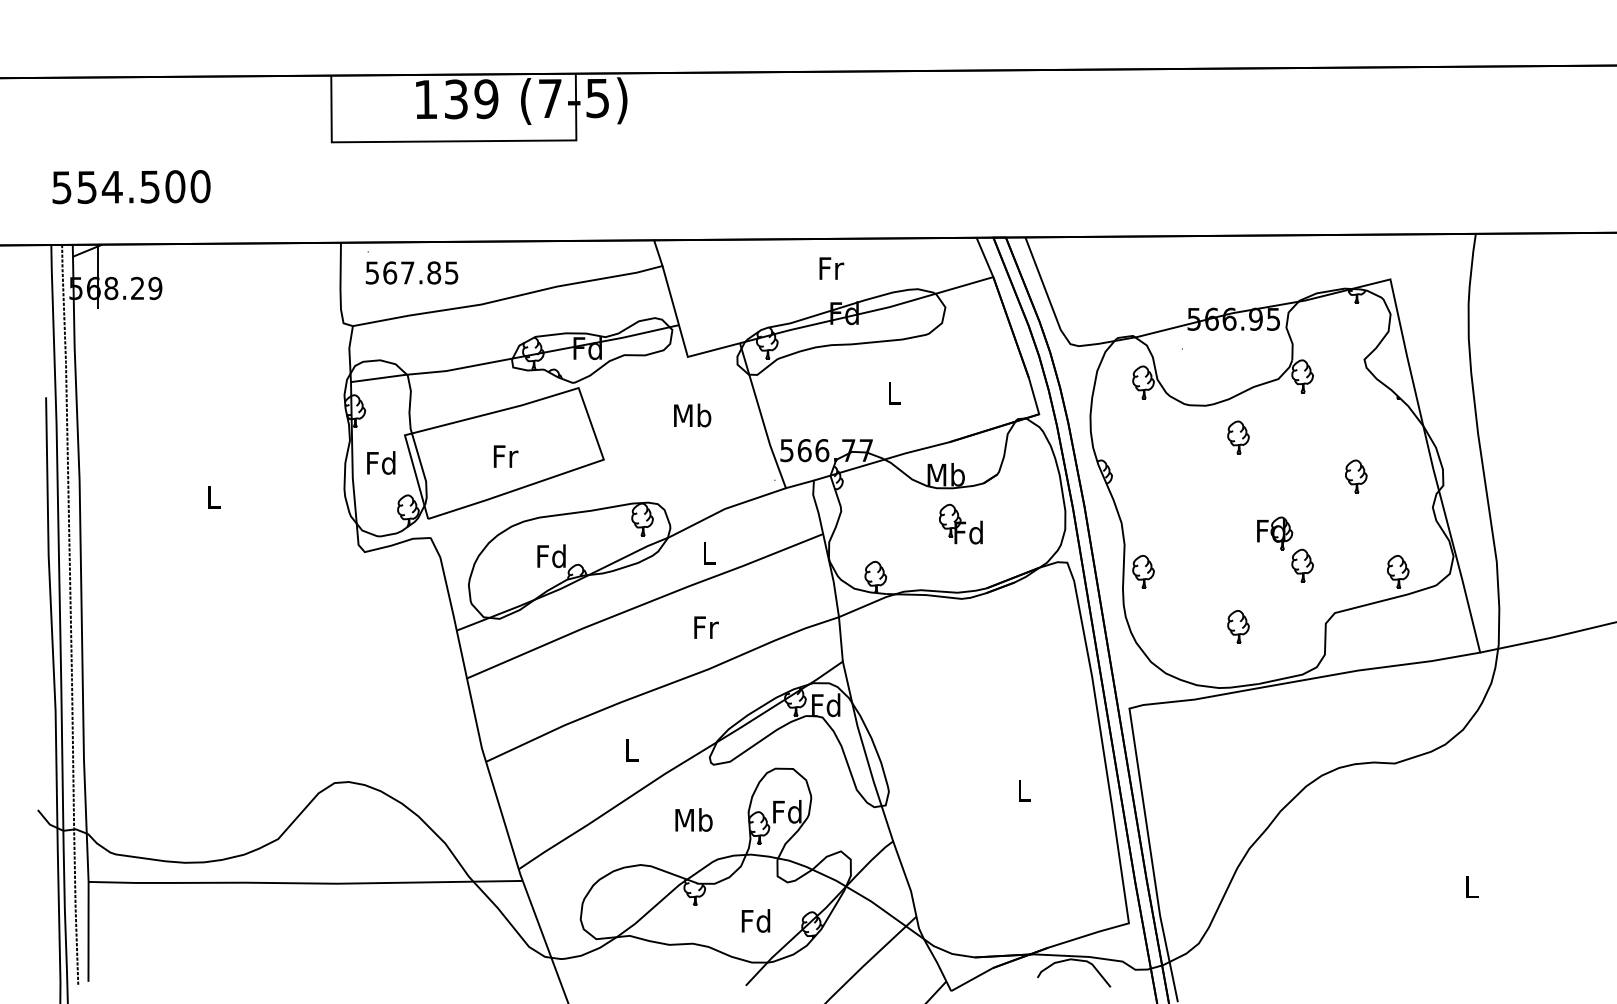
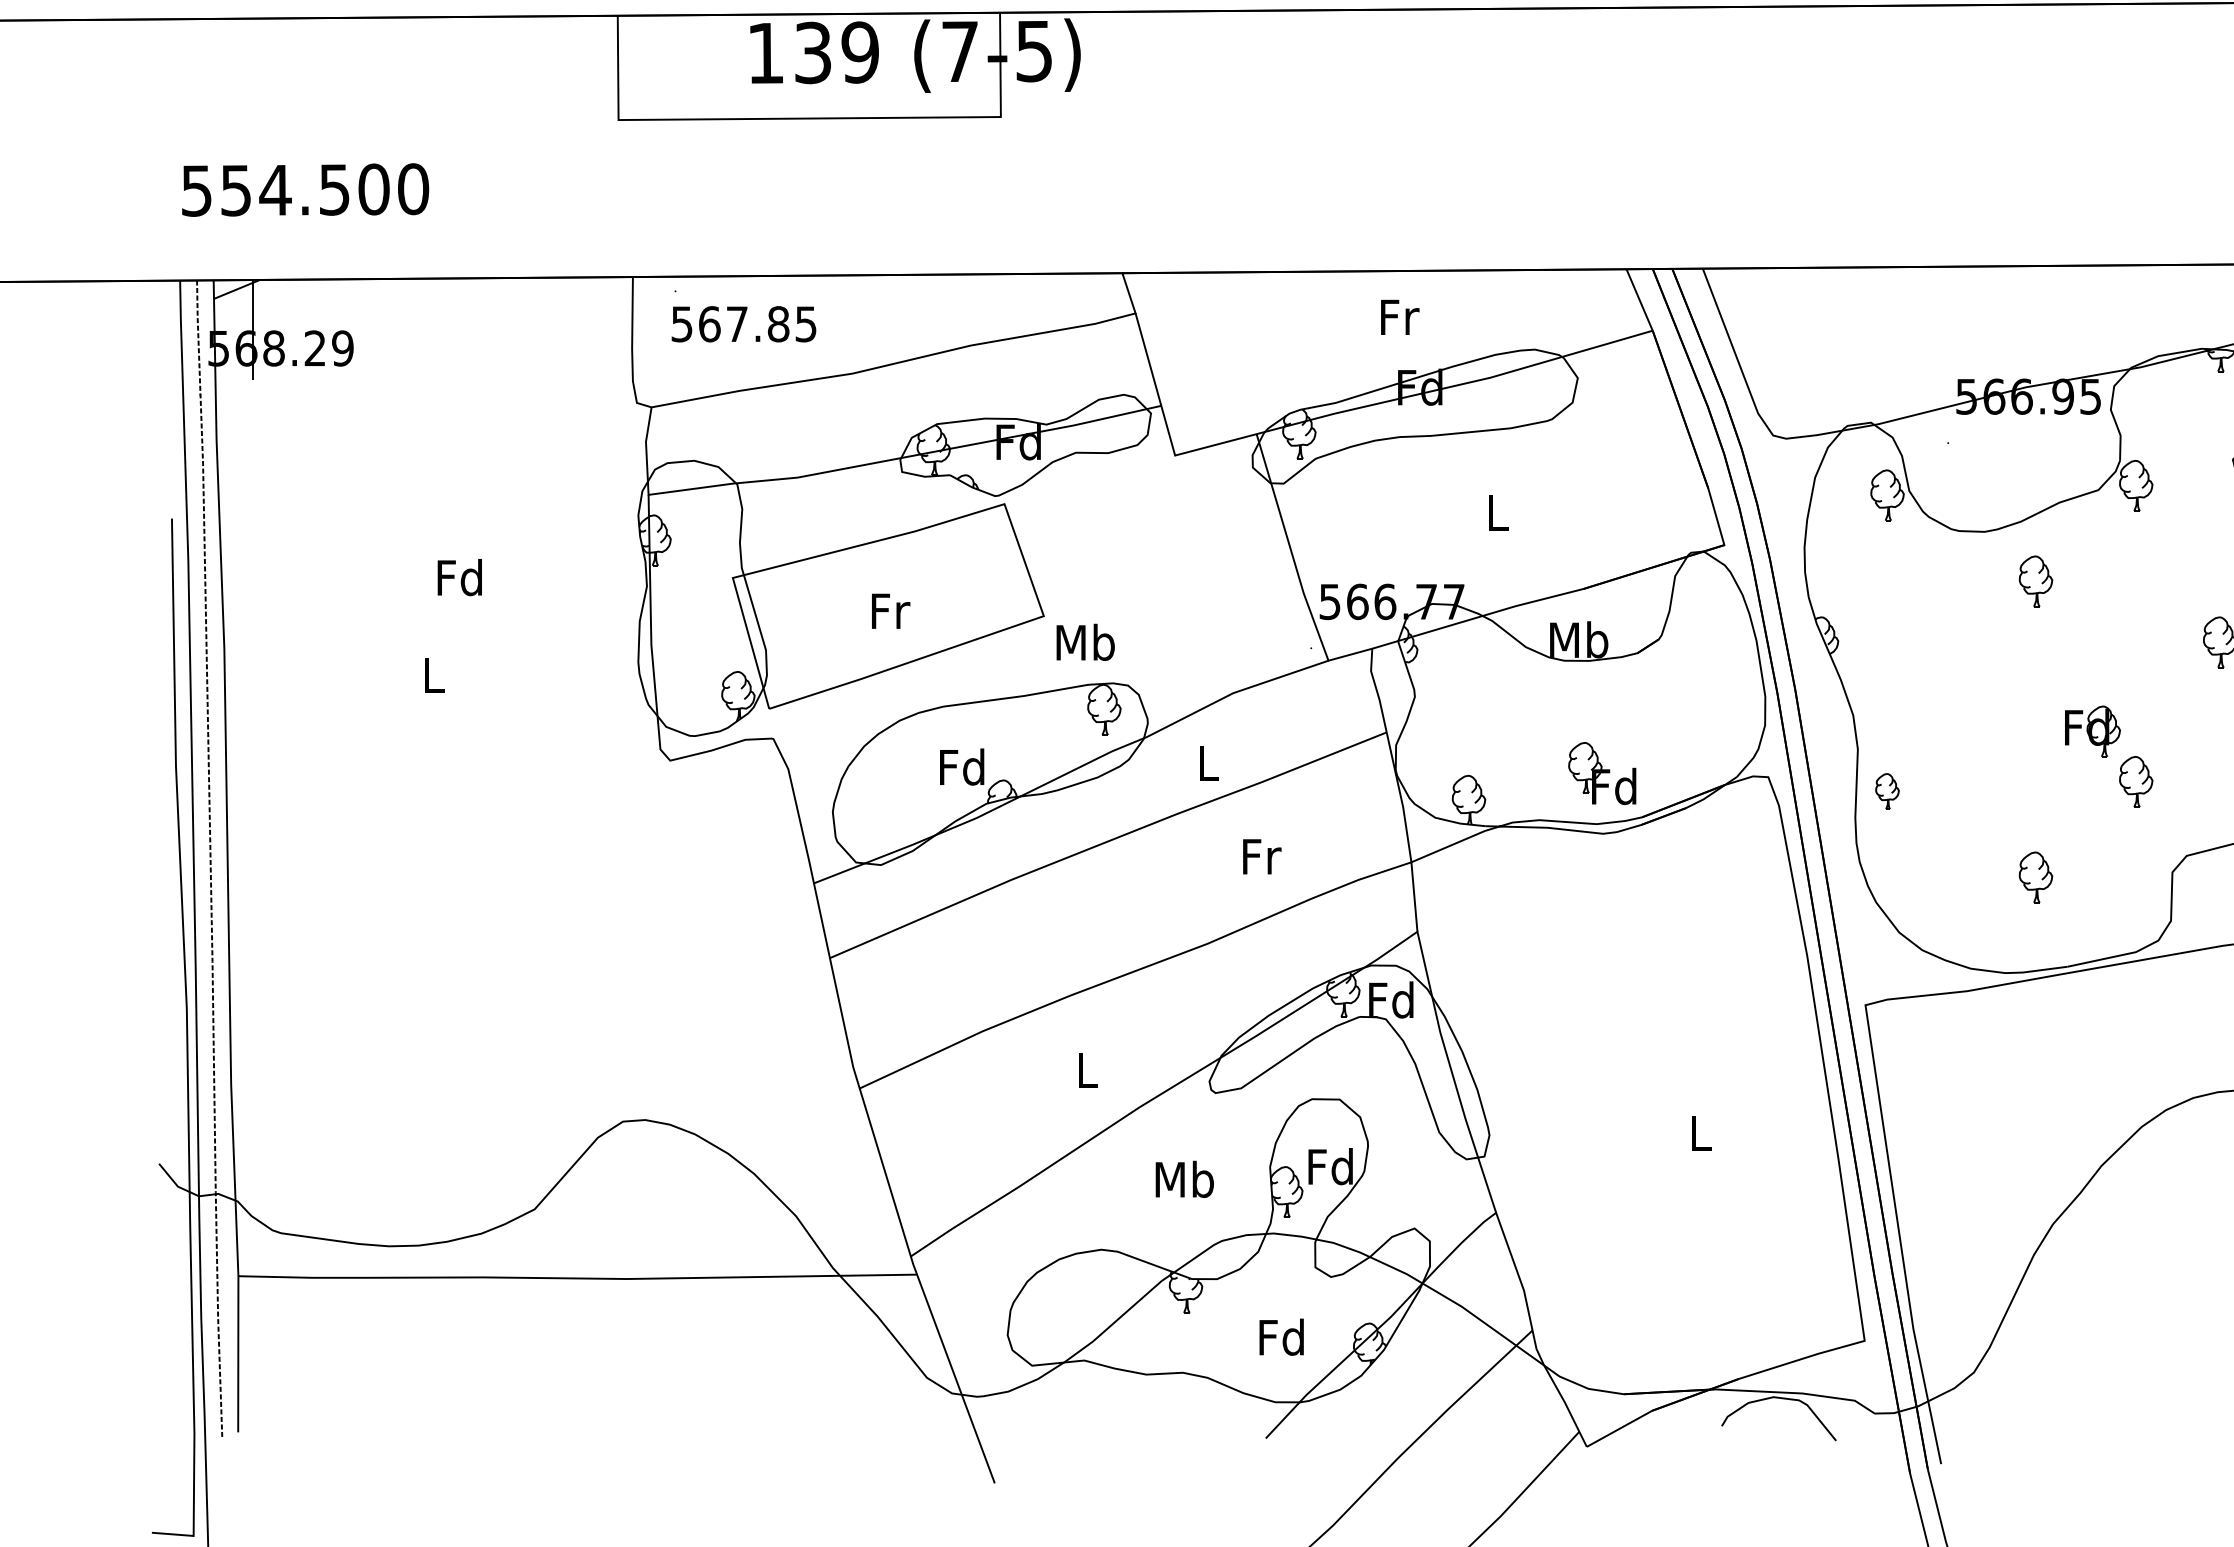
text: (692, 415) -> (1085, 642), moved
text: (381, 462) -> (460, 576), moved
part: (960, 523) -> (1601, 772), moved
part: (1143, 571) -> (1887, 790), size x0.7
text: (706, 627) -> (1262, 856), moved

